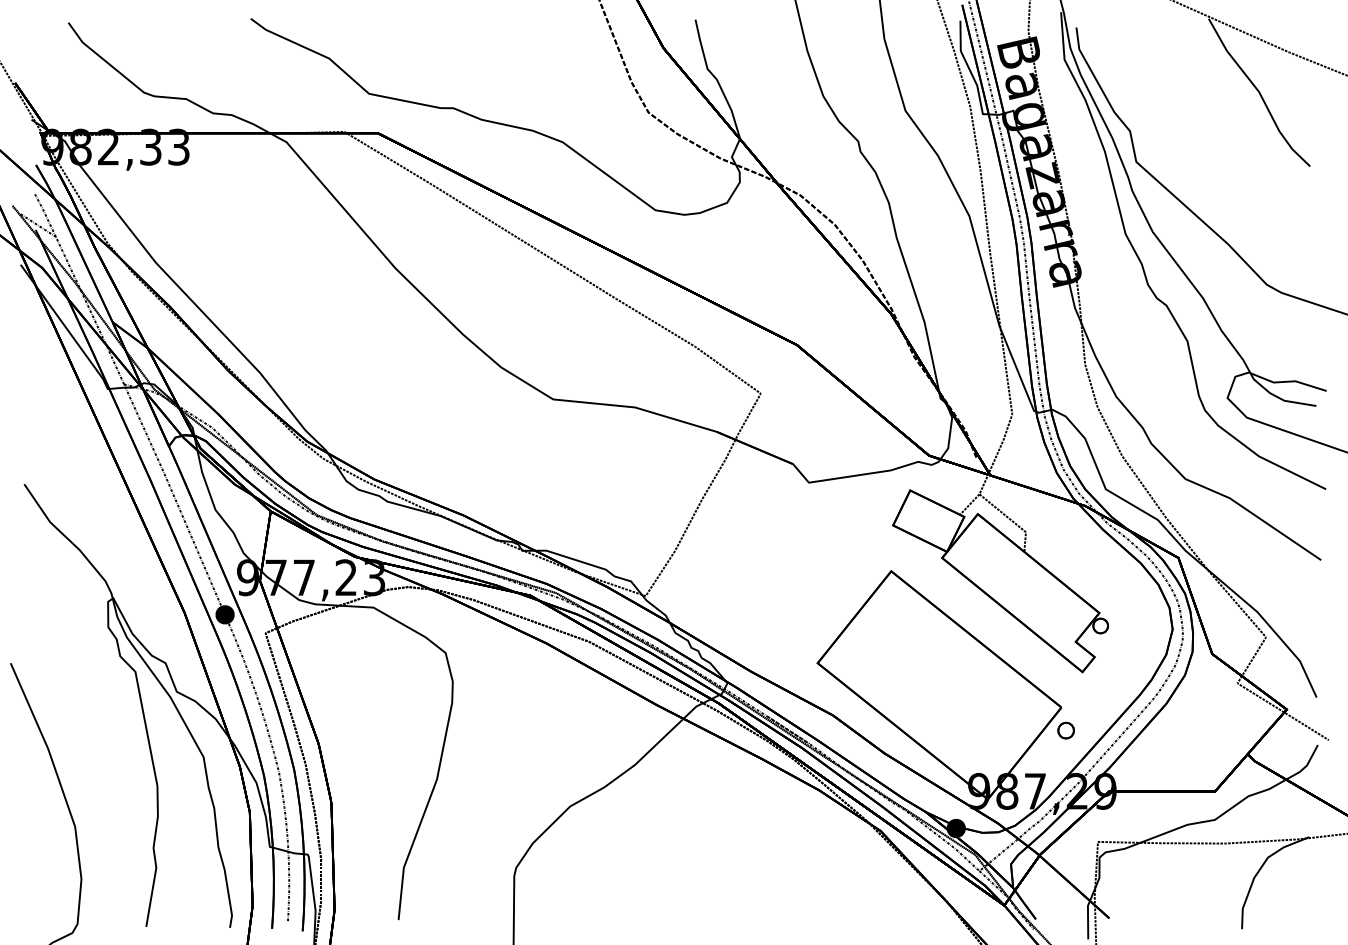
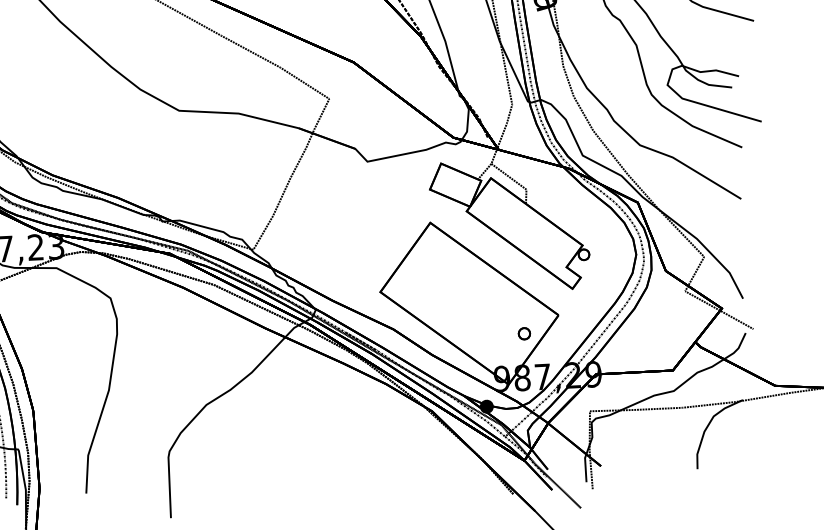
part: (1065, 730) -> (523, 333), moved

